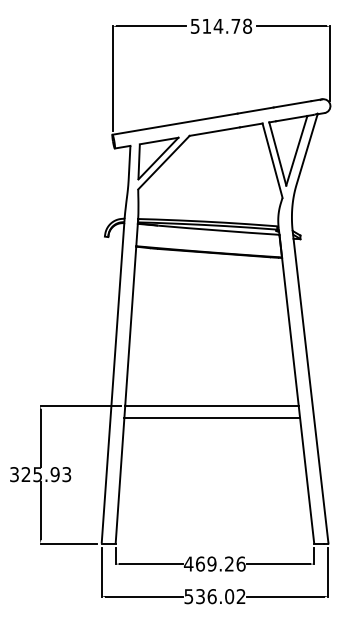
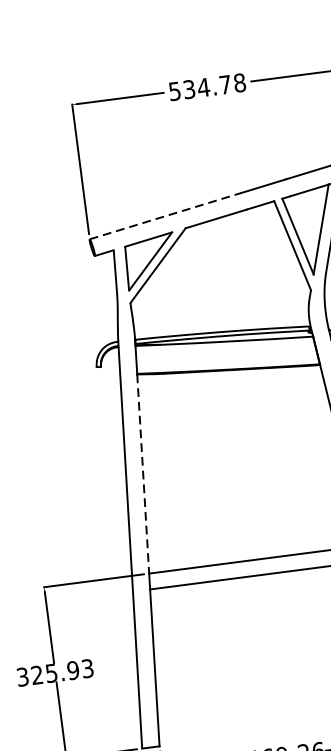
text: (206, 25) -> (188, 88), 514.78 -> 534.78
line: (175, 124) -> (166, 216), solid -> dashed
line: (130, 326) -> (142, 474), solid -> dashed

